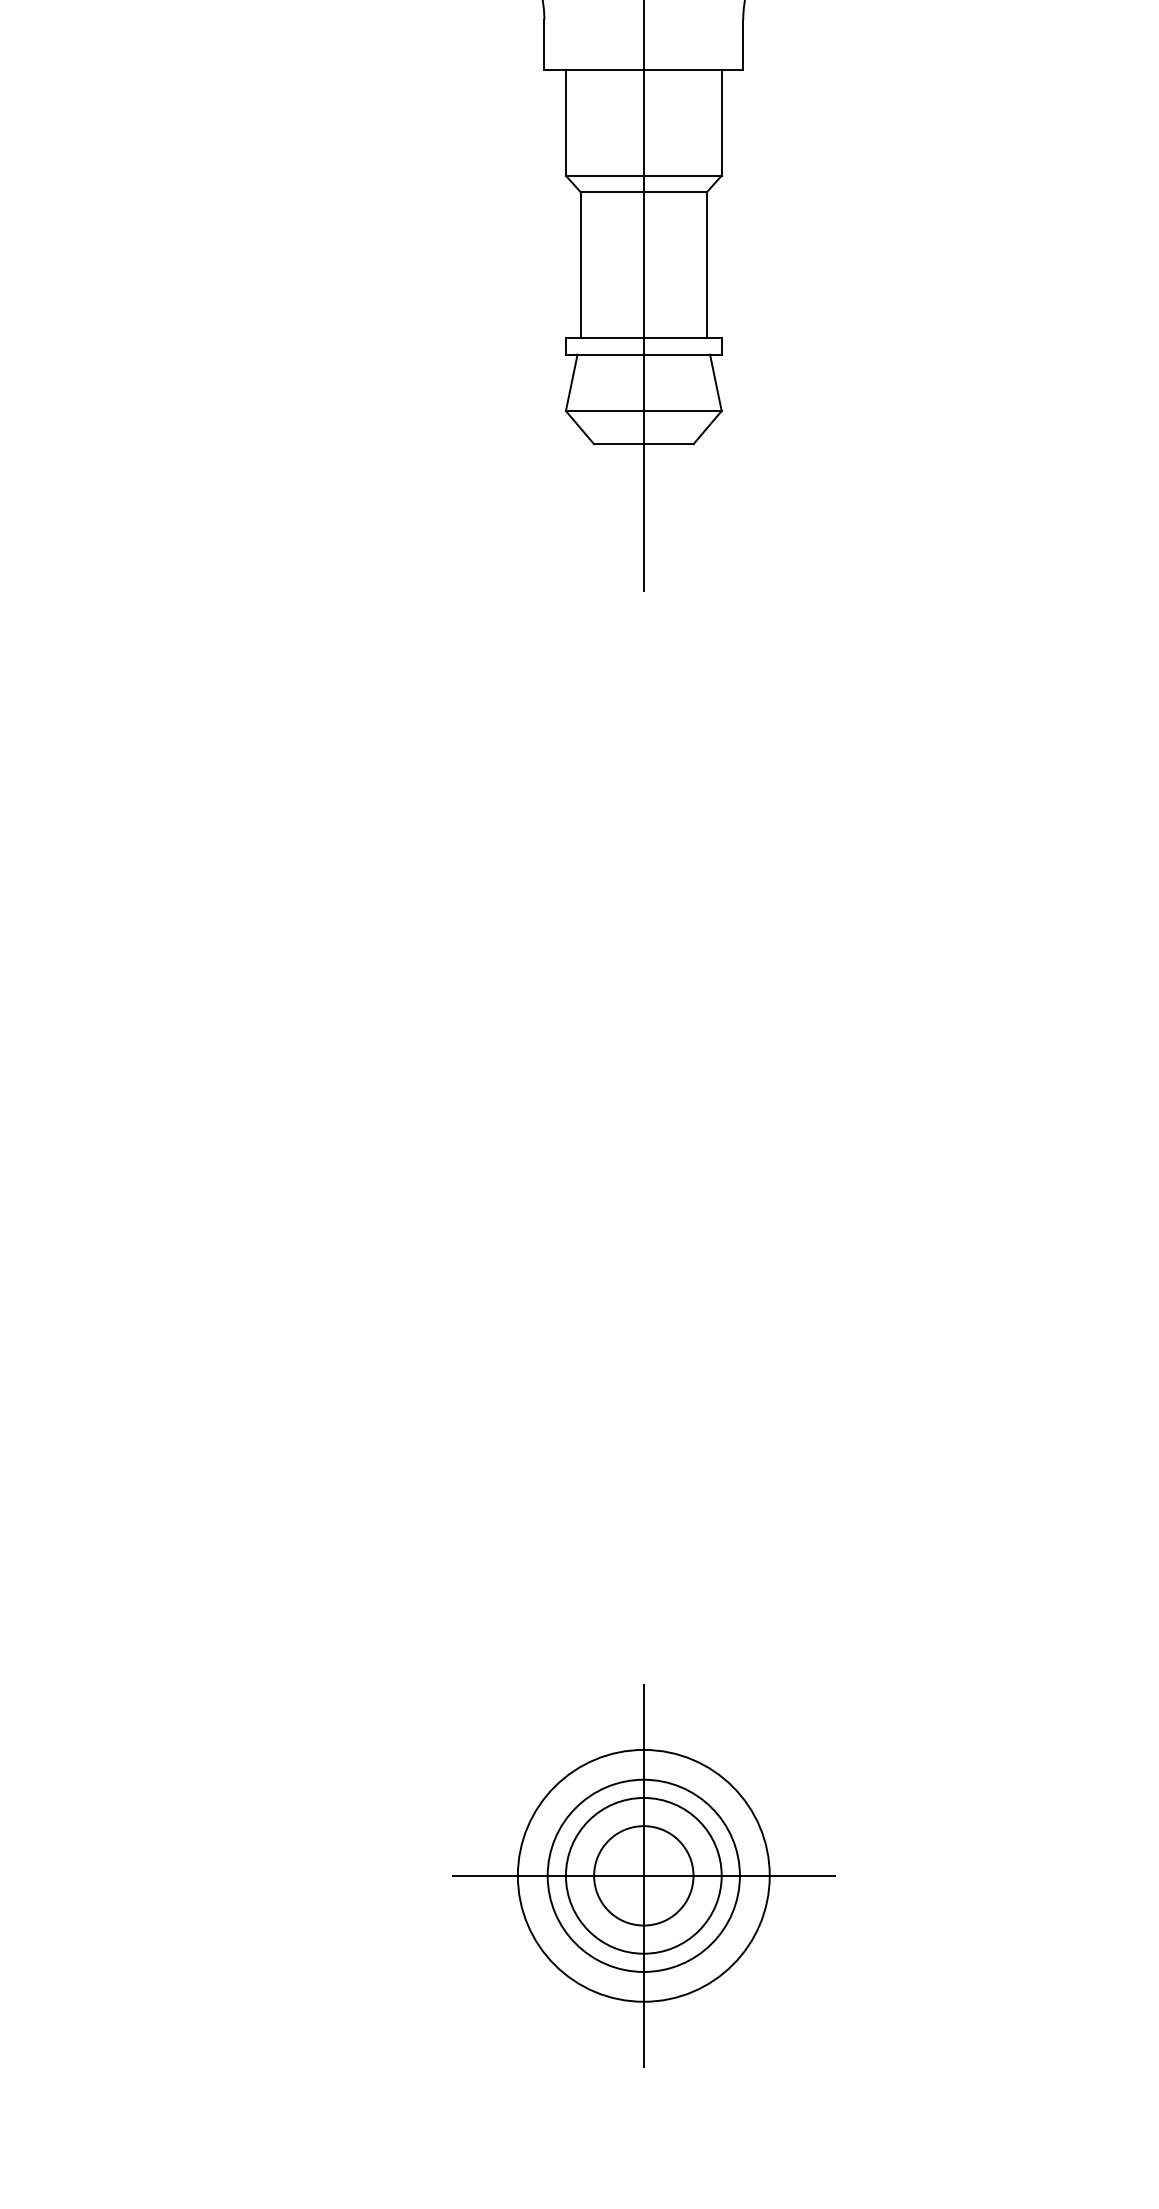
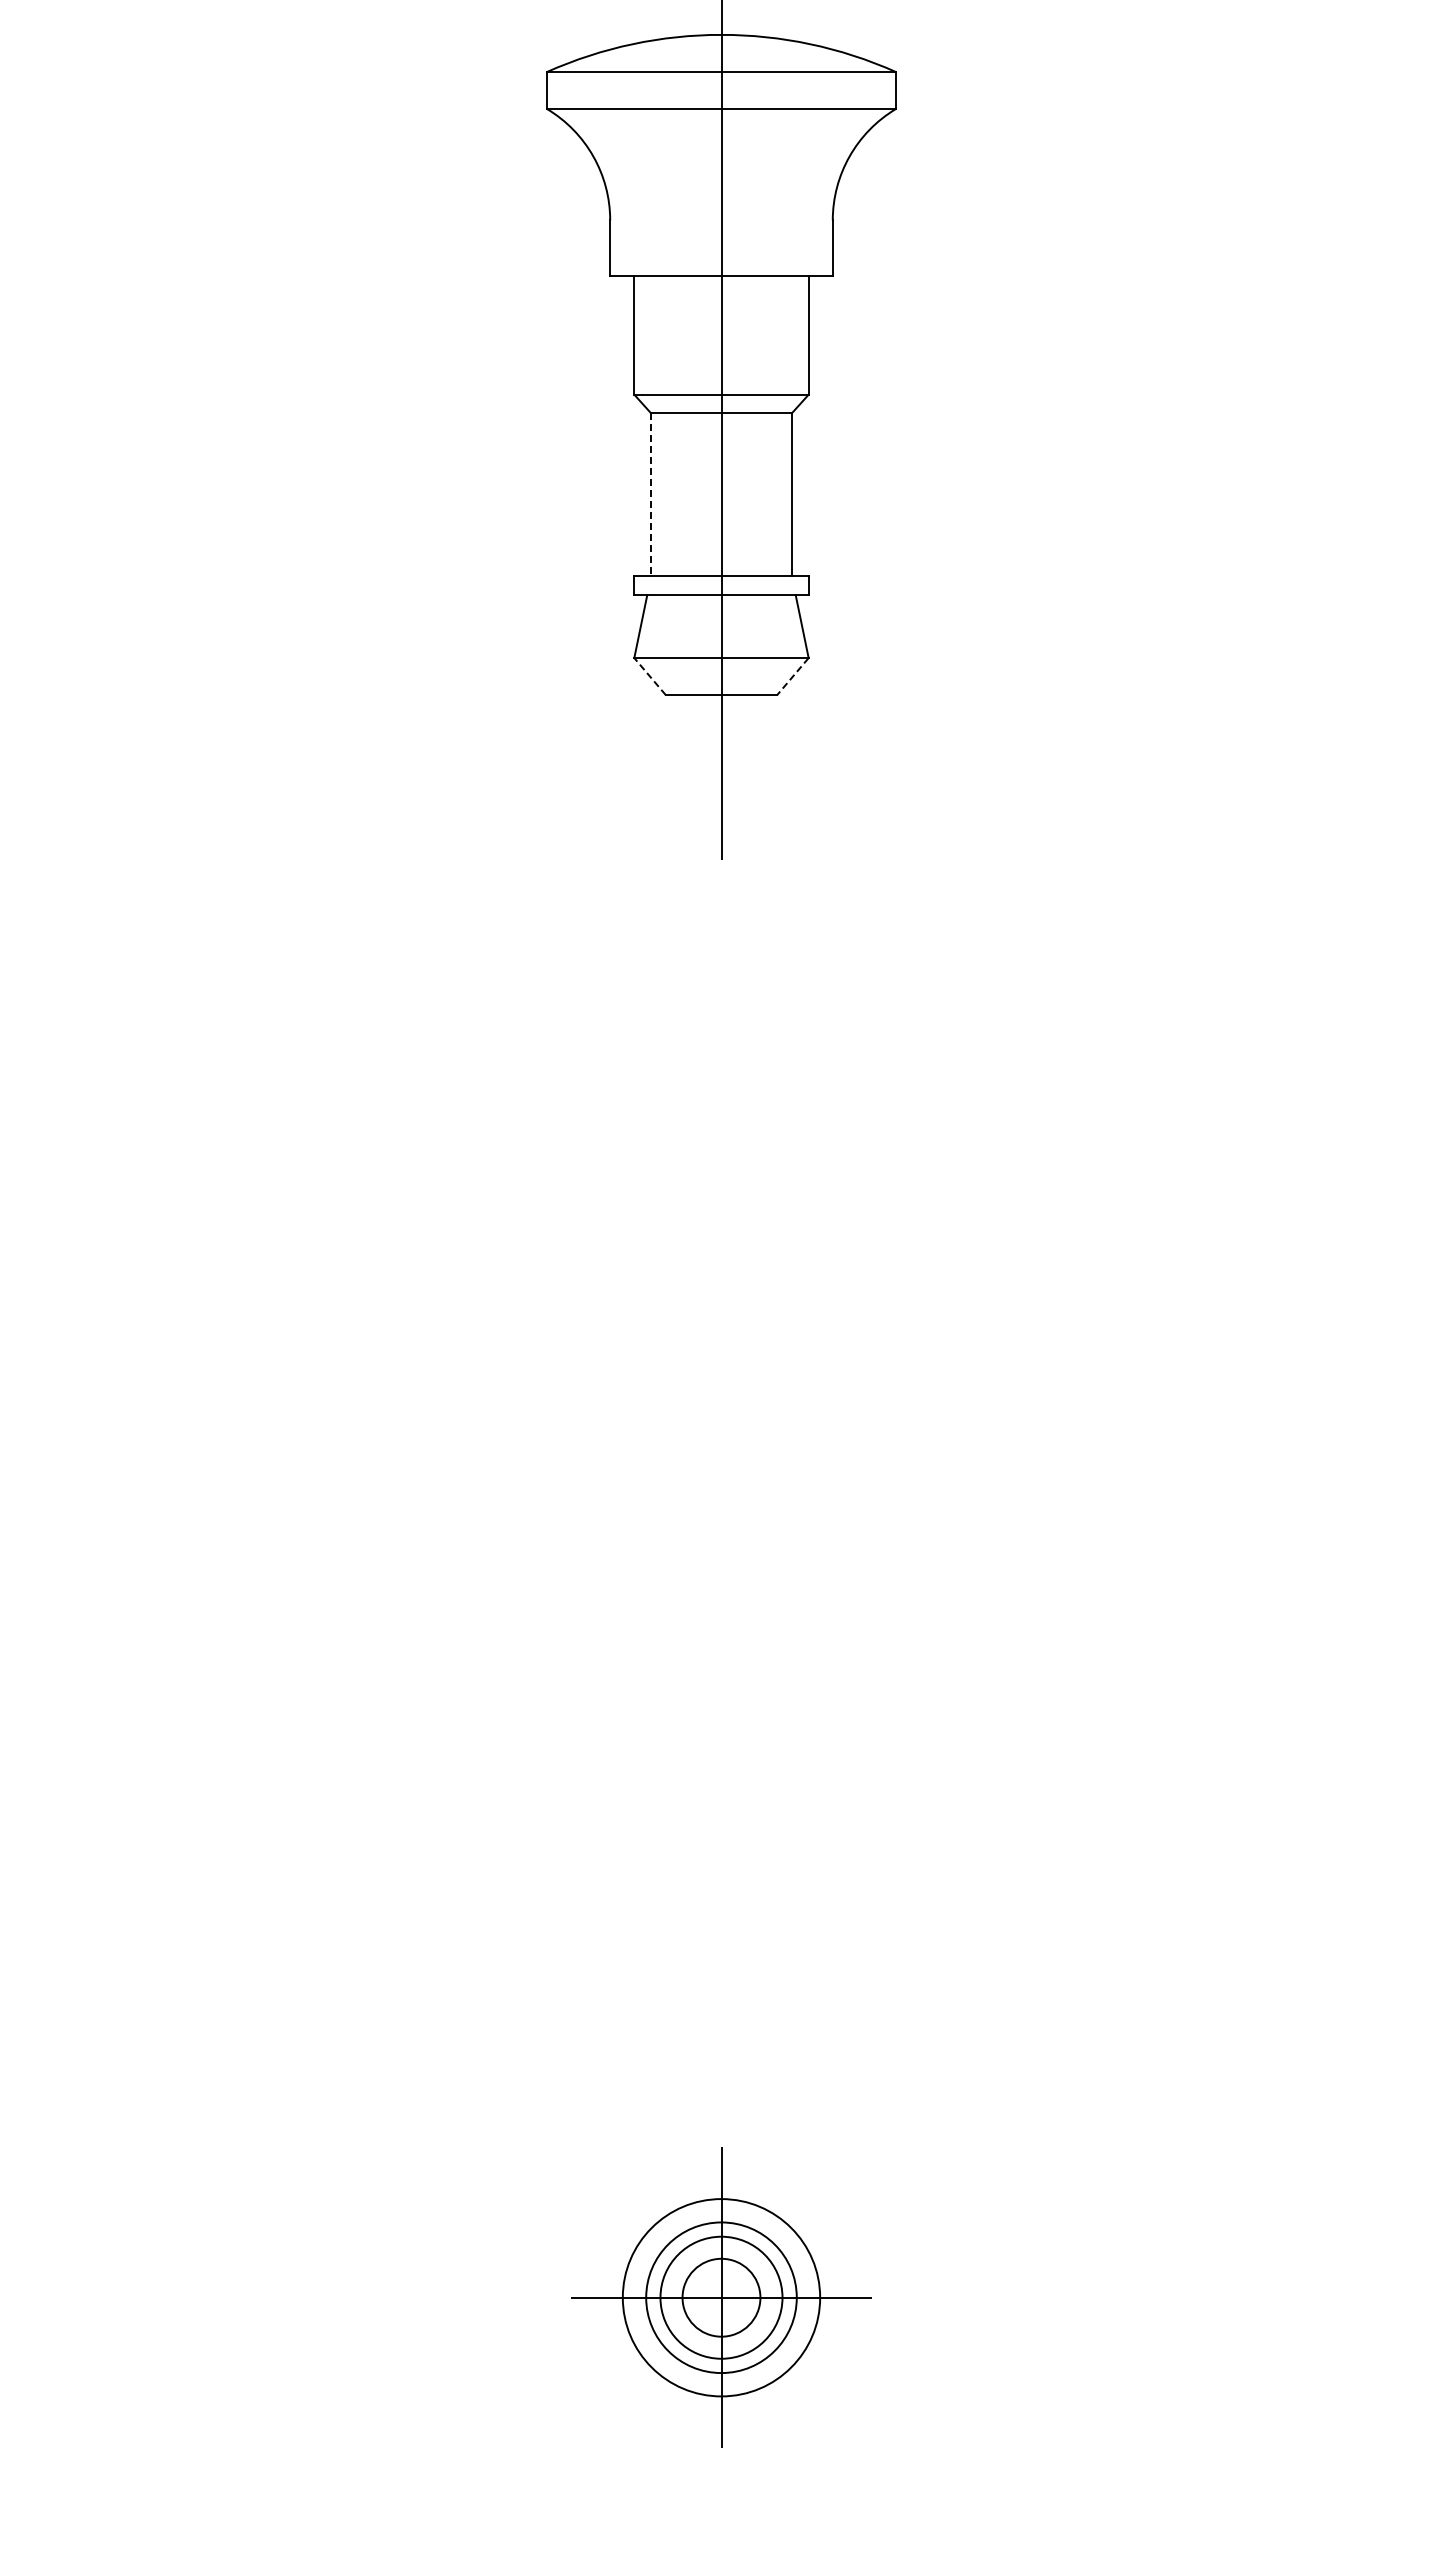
line: (581, 264) -> (651, 494), solid -> dashed
line: (579, 427) -> (649, 676), solid -> dashed
line: (707, 427) -> (792, 676), solid -> dashed
part: (643, 1875) -> (721, 2297), size x0.7

